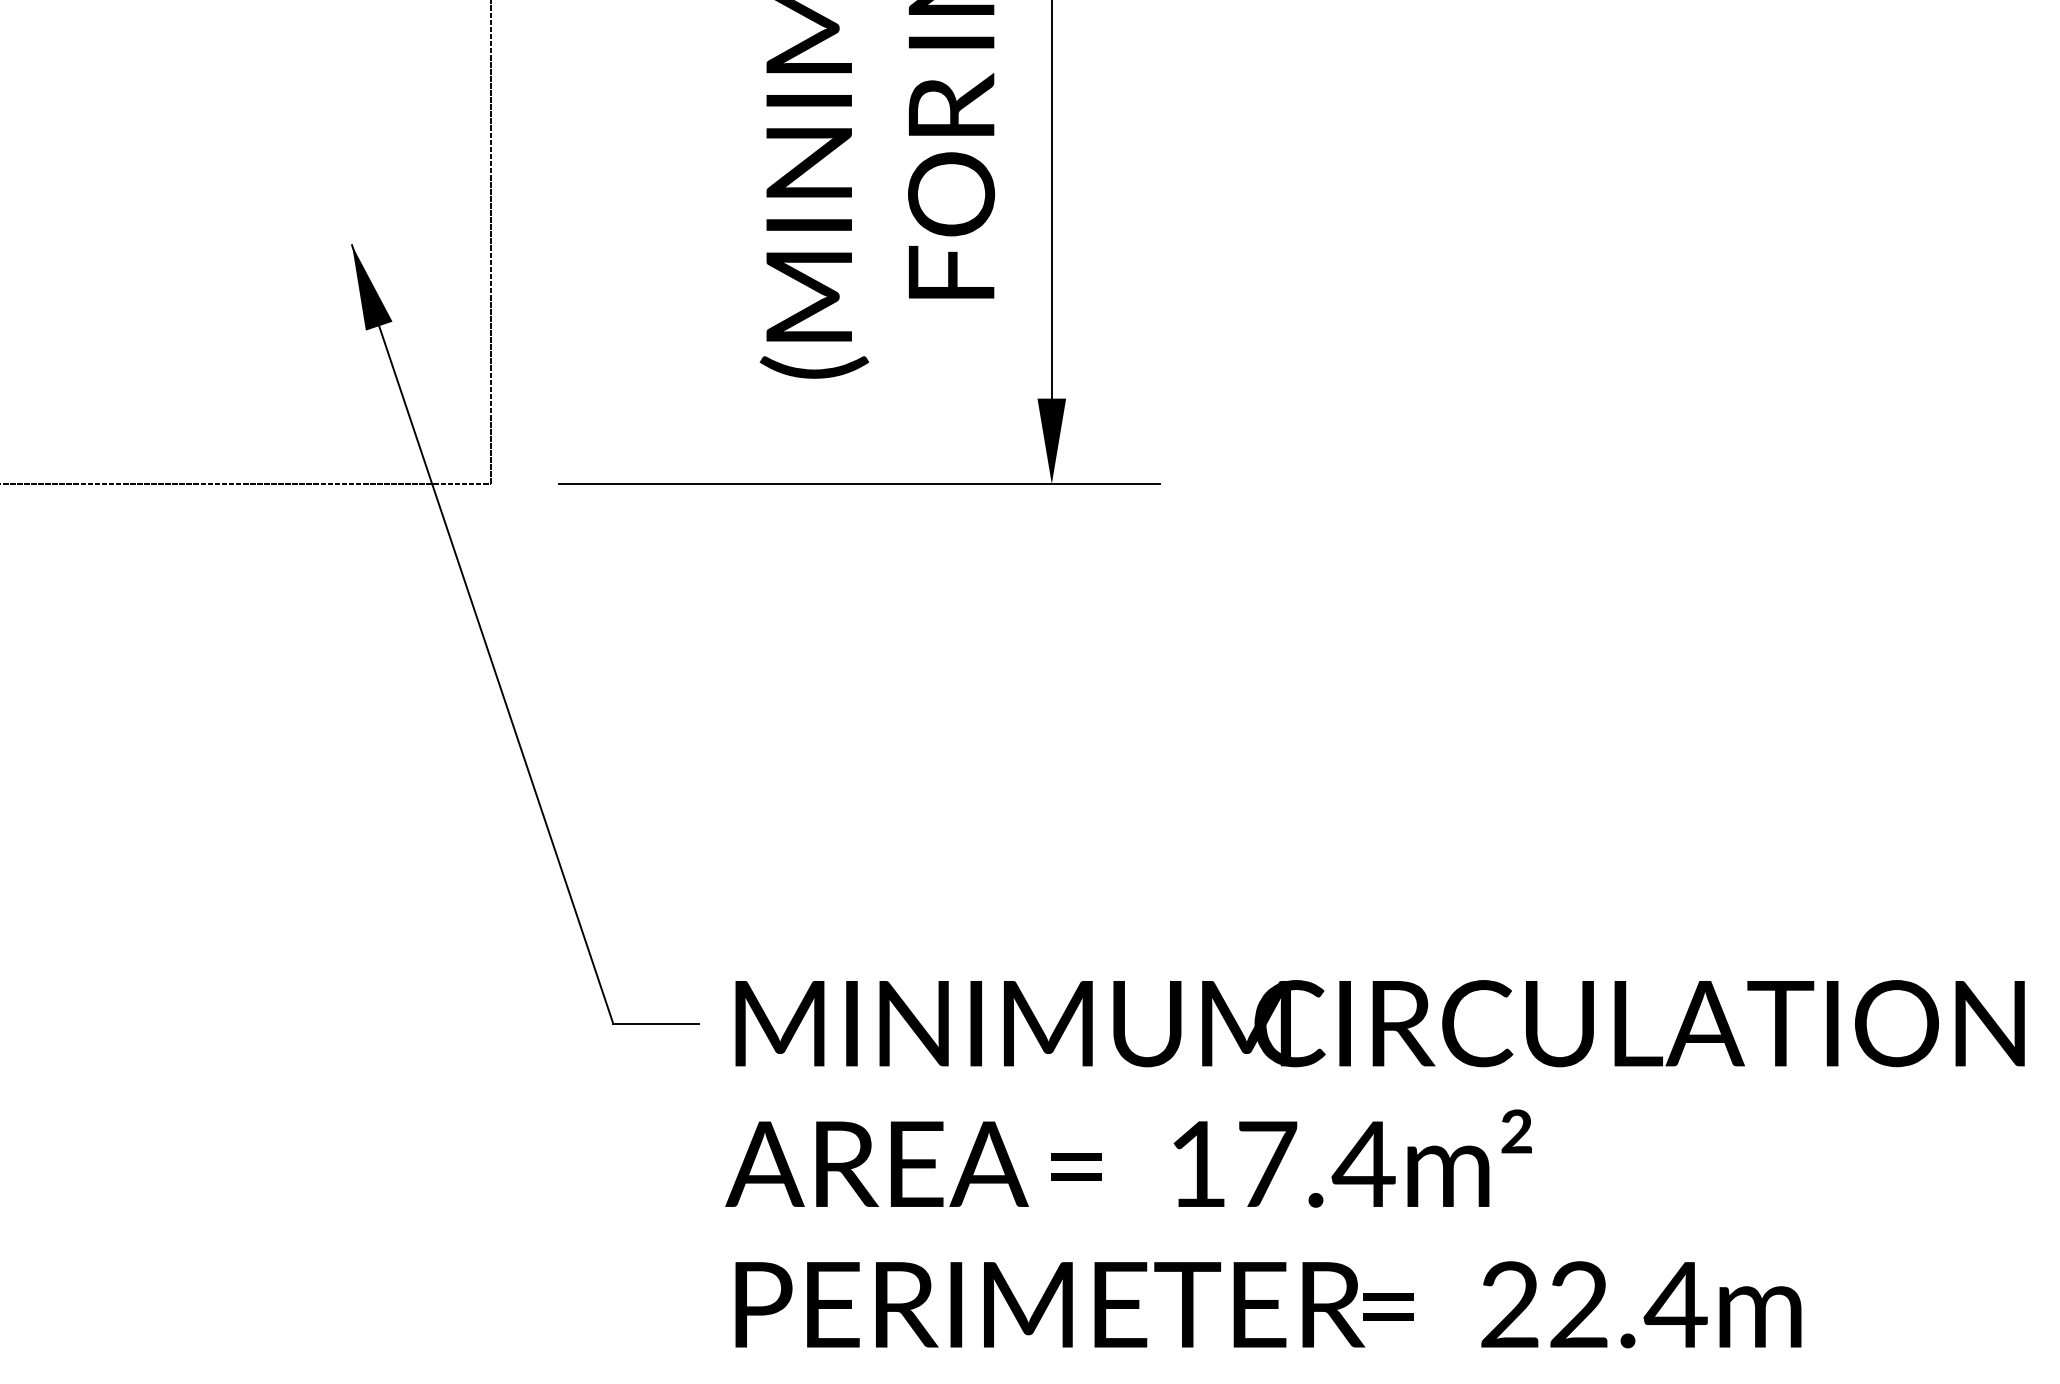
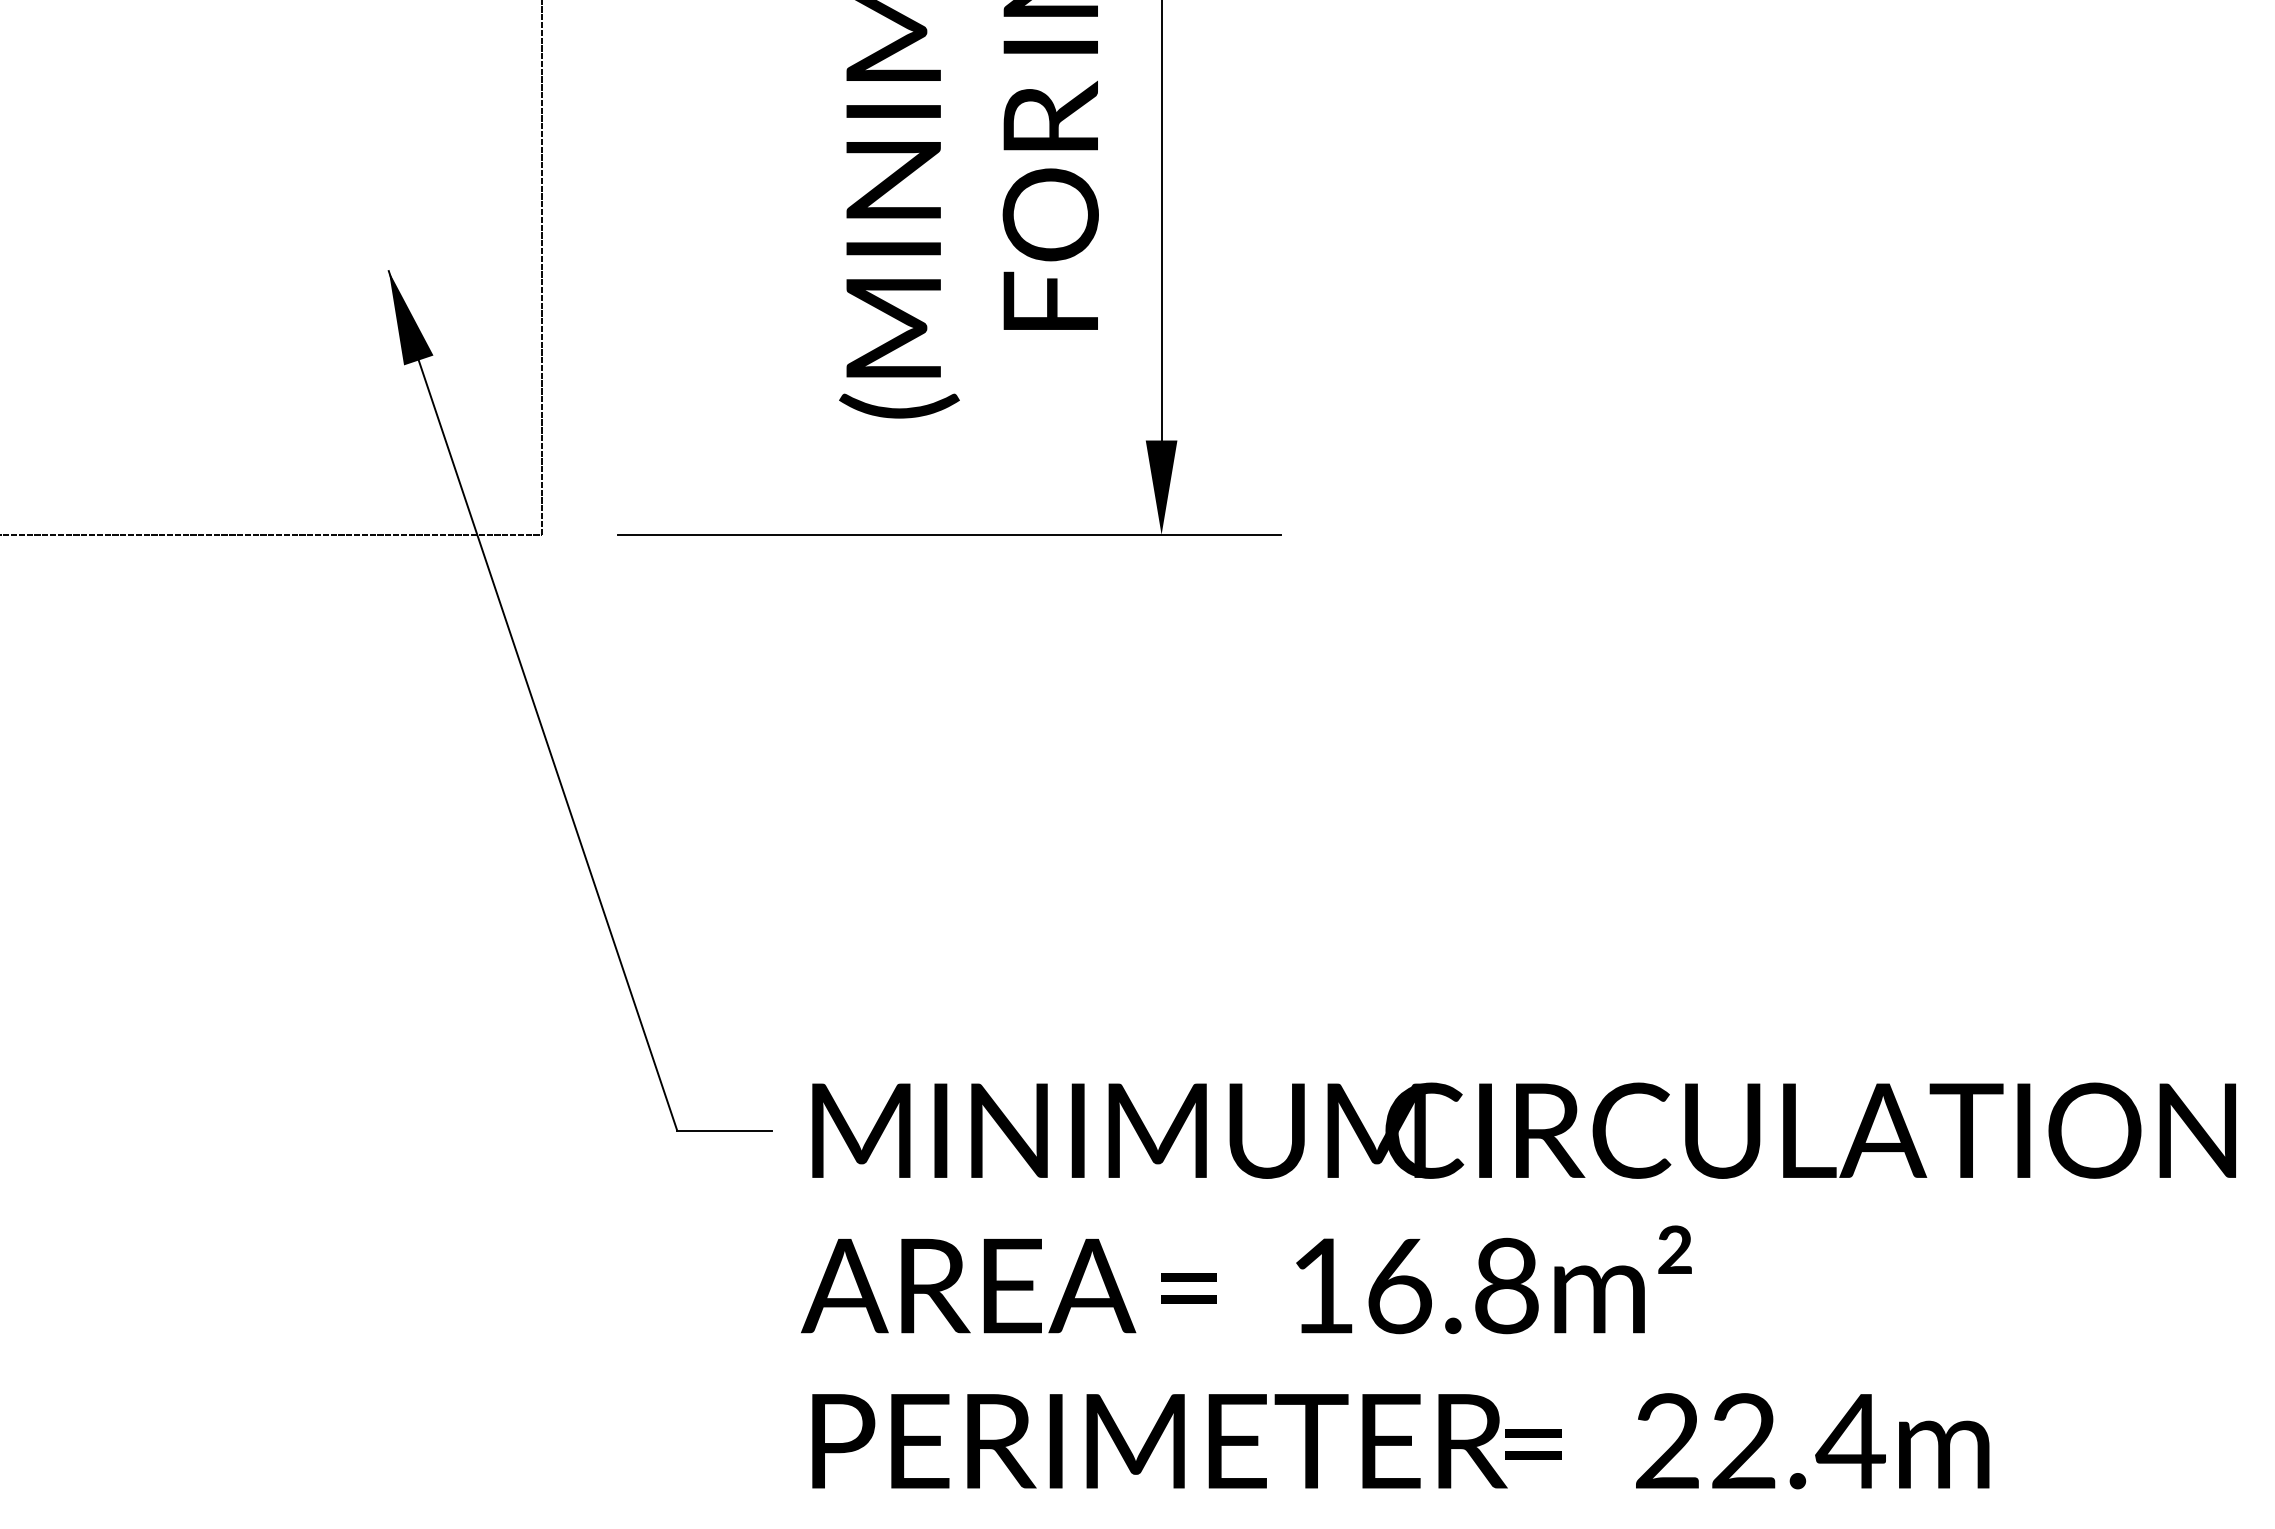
text: (1317, 1163) -> (1454, 1285), 17.4m² -> 16.8m²

